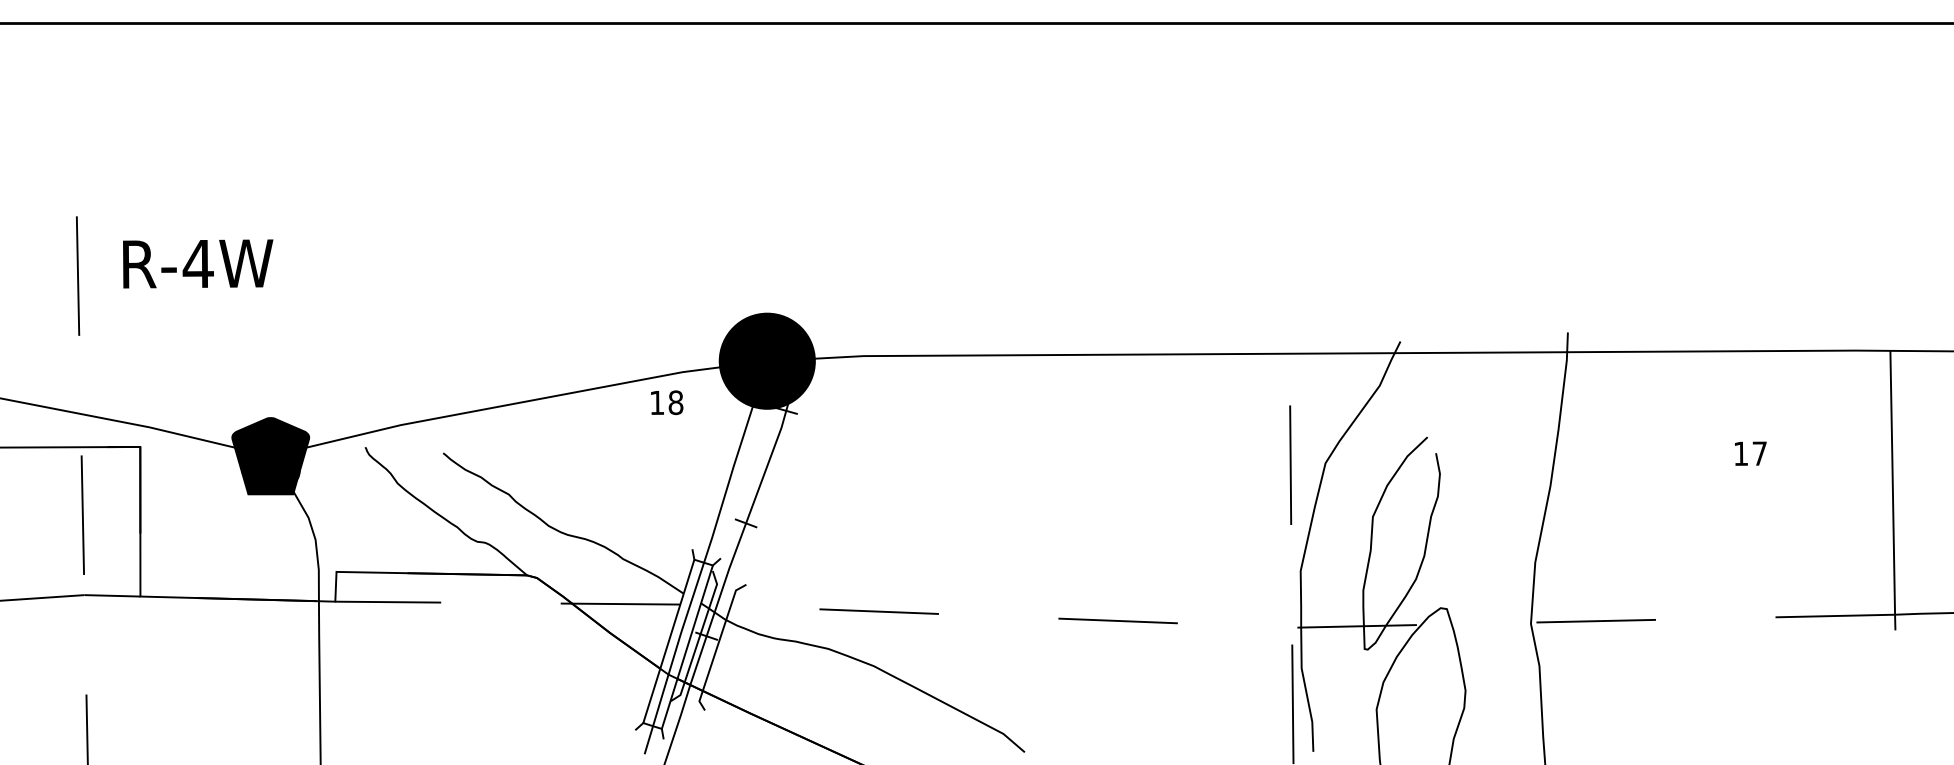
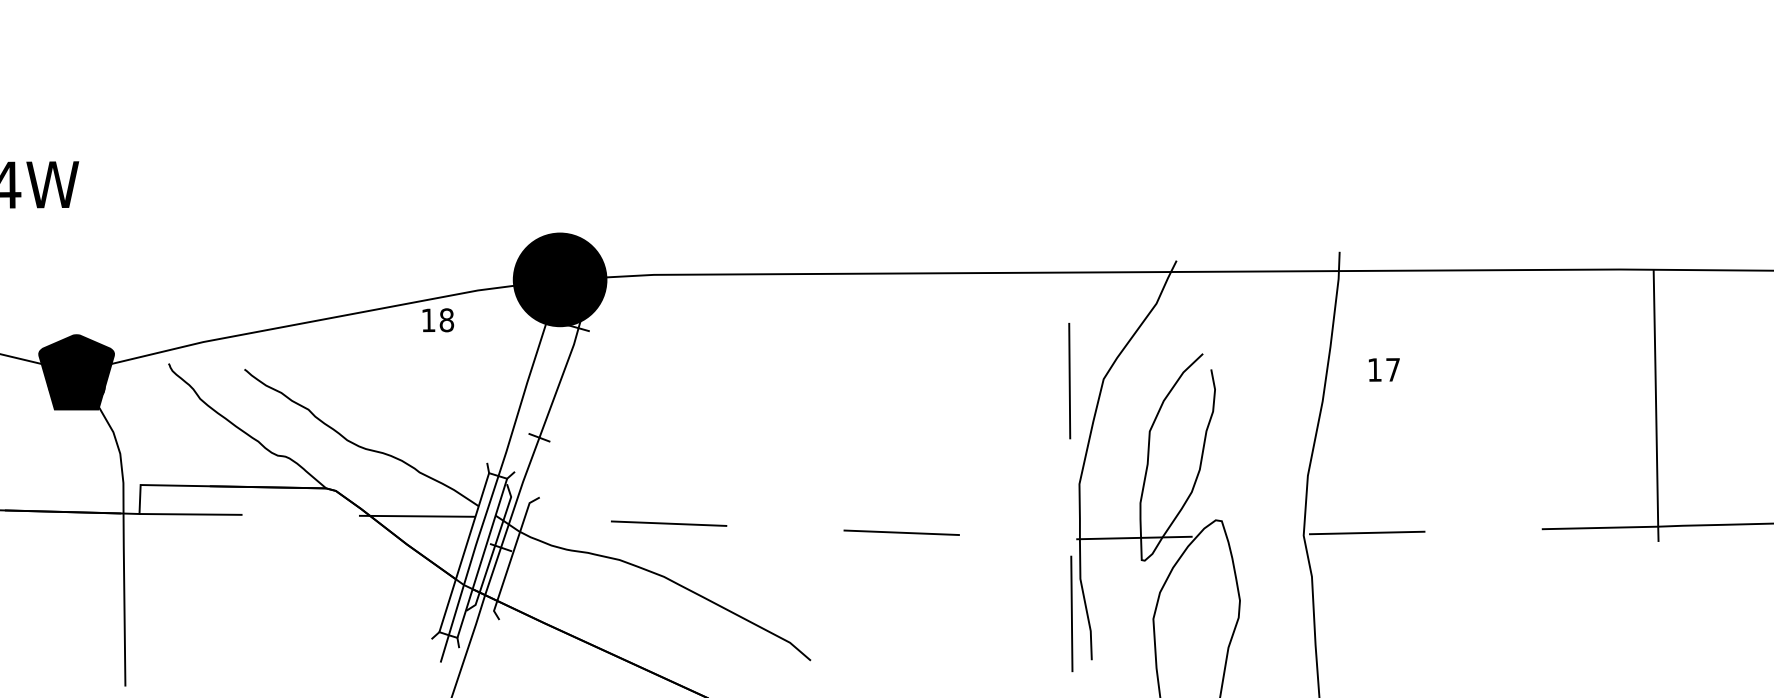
text: (667, 402) -> (438, 320), moved
text: (1750, 453) -> (1384, 369), moved

